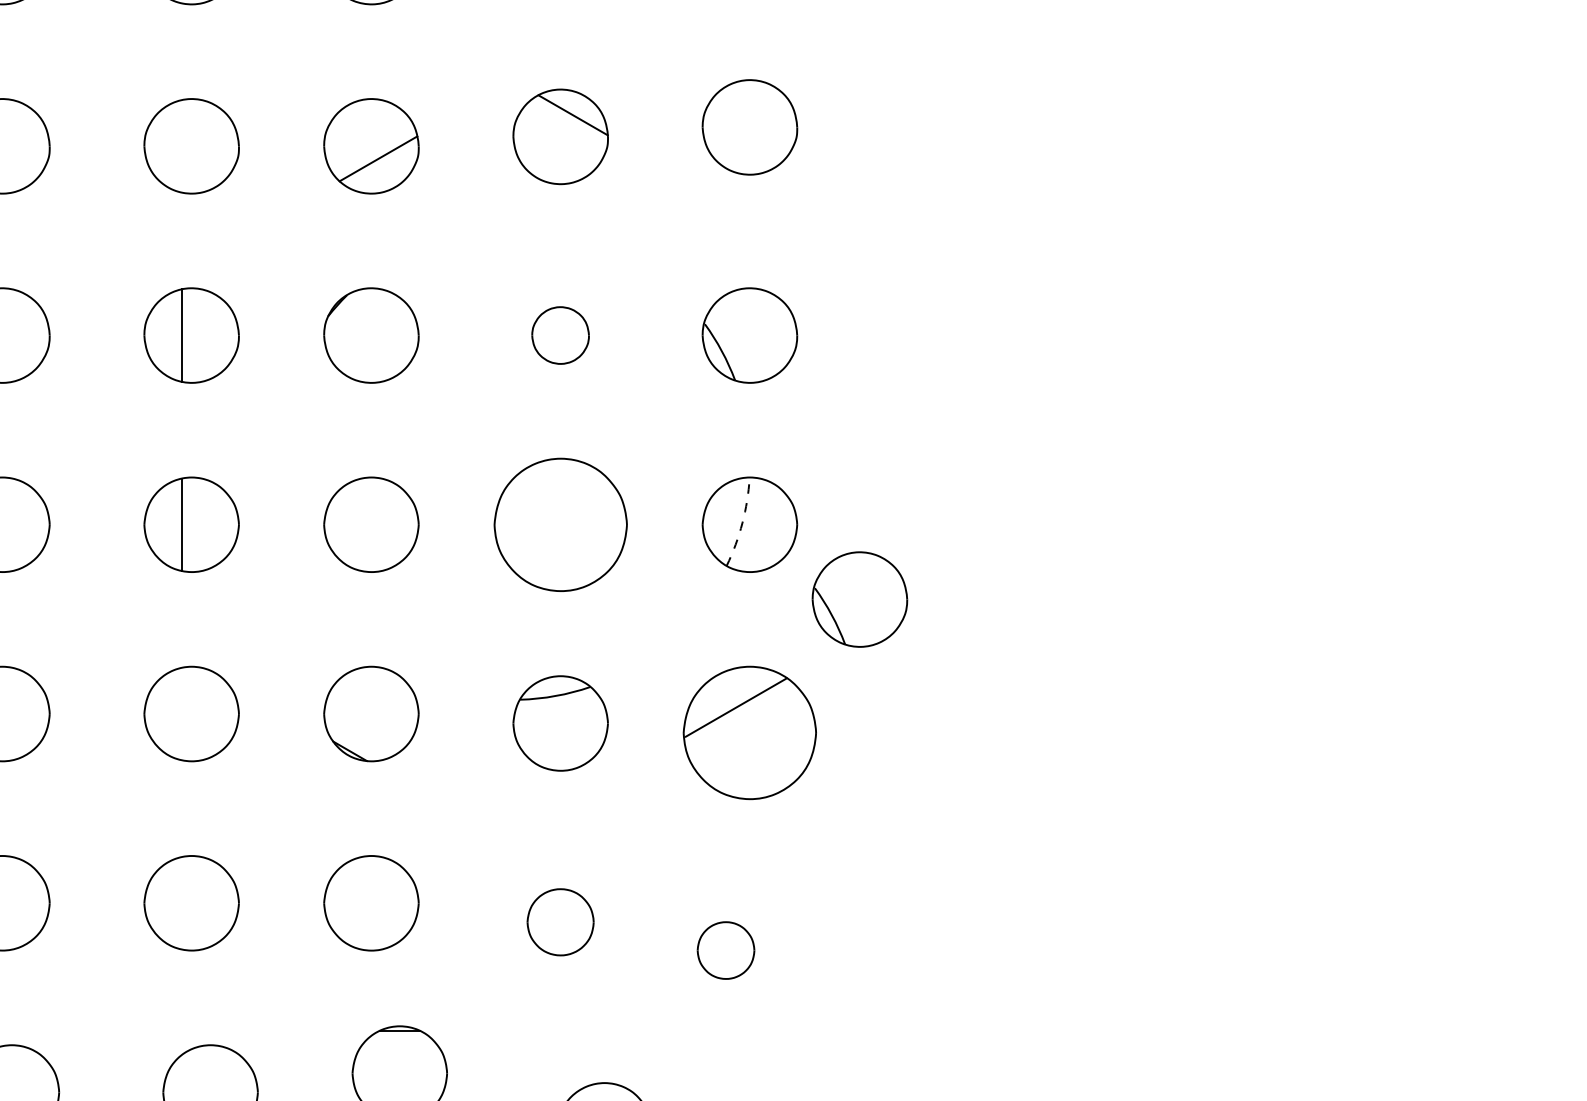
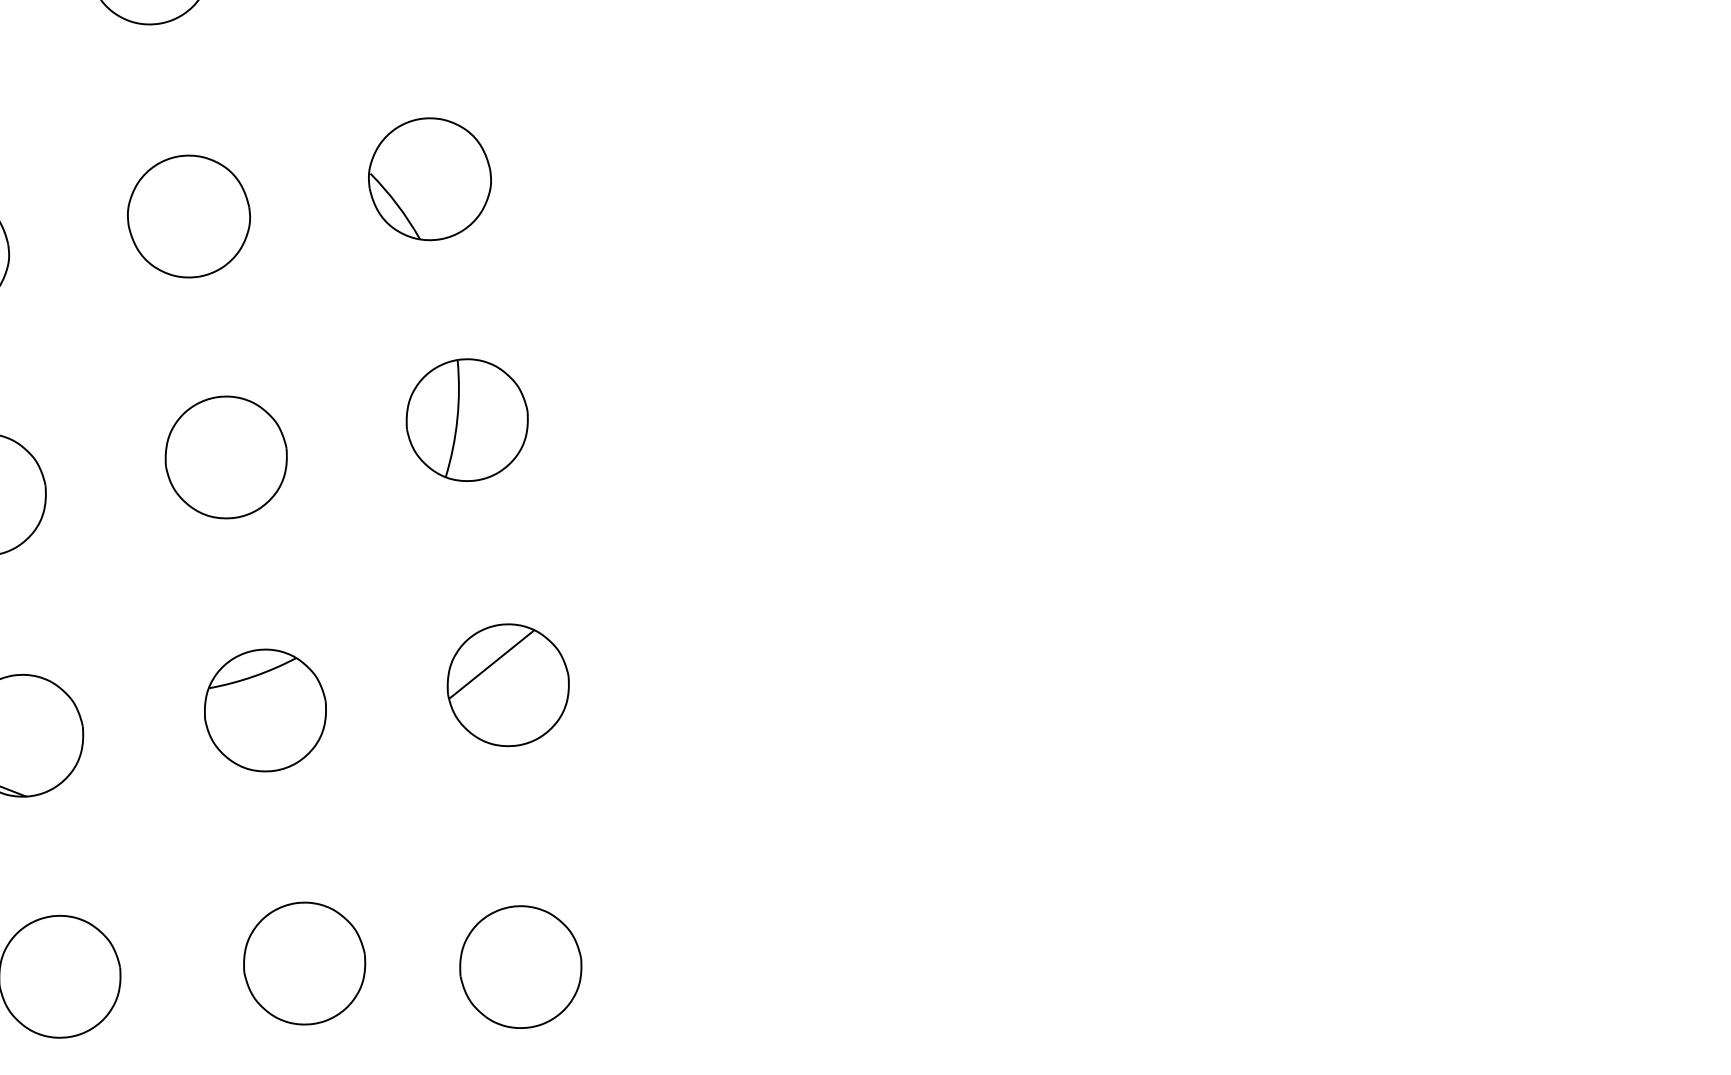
part: (560, 335) -> (188, 216), size x1.67
arc: (742, 522) -> (457, 418), dashed -> solid
part: (560, 524) -> (225, 457), size x0.71
part: (859, 599) -> (621, 493), removed
part: (749, 732) -> (507, 684), size x0.71
part: (560, 922) -> (304, 963), size x1.43
part: (725, 950) -> (520, 967), size x1.67

